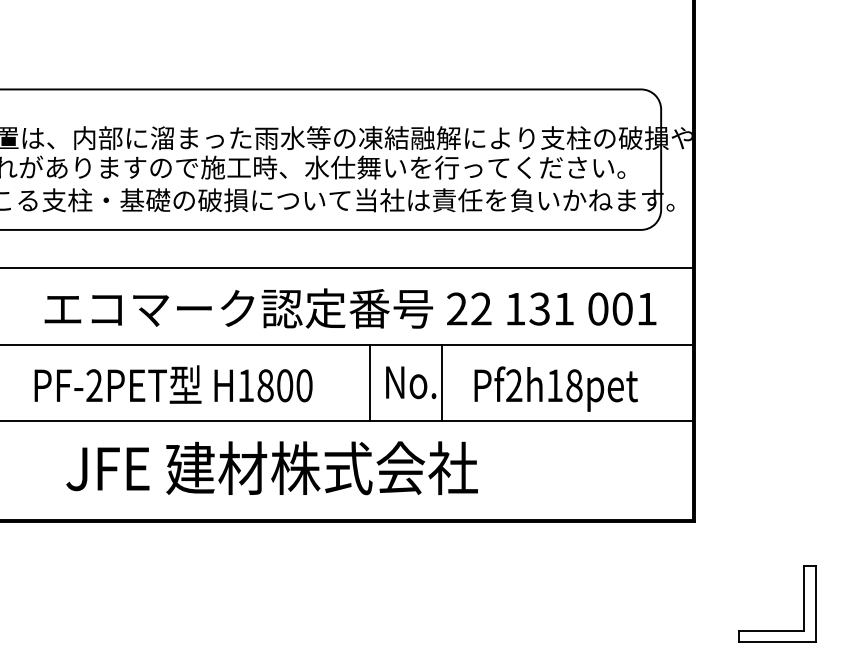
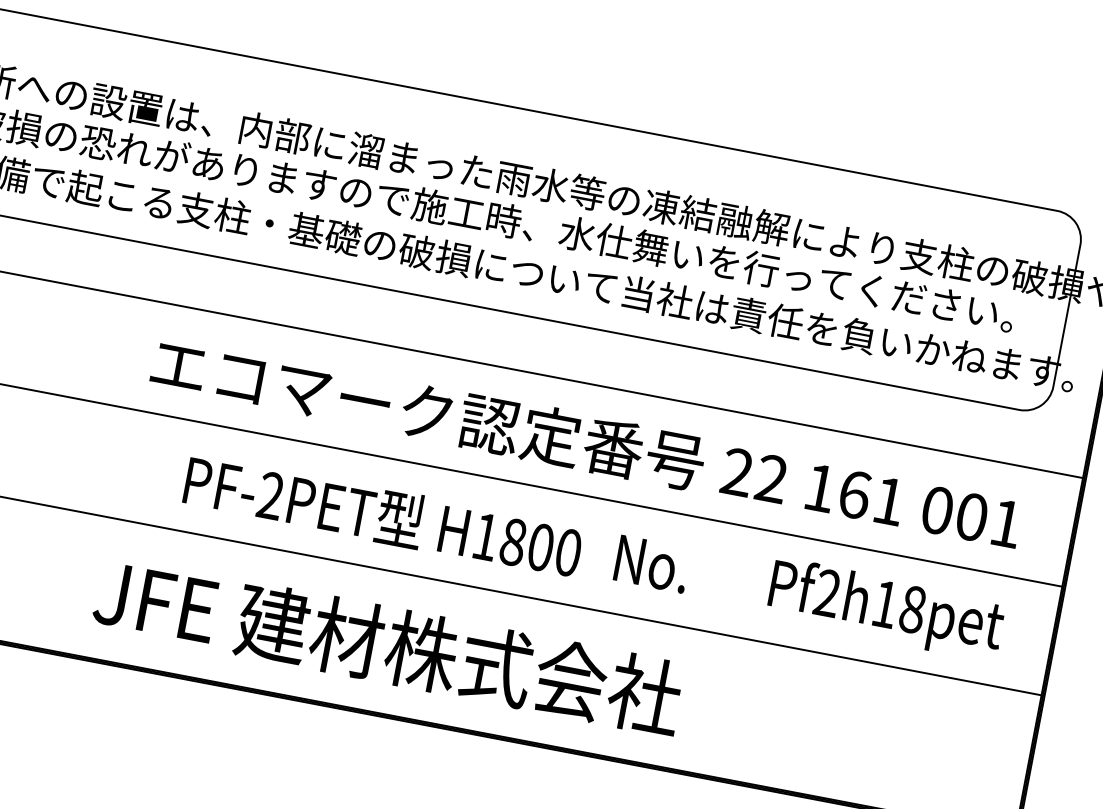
text: (539, 308) -> (854, 493), 131 -> 161
line: (369, 382) -> (593, 552), removed
line: (442, 382) -> (696, 572), removed
text: (173, 384) -> (383, 515), moved
text: (555, 388) -> (885, 608), moved
text: (271, 468) -> (387, 645), moved

